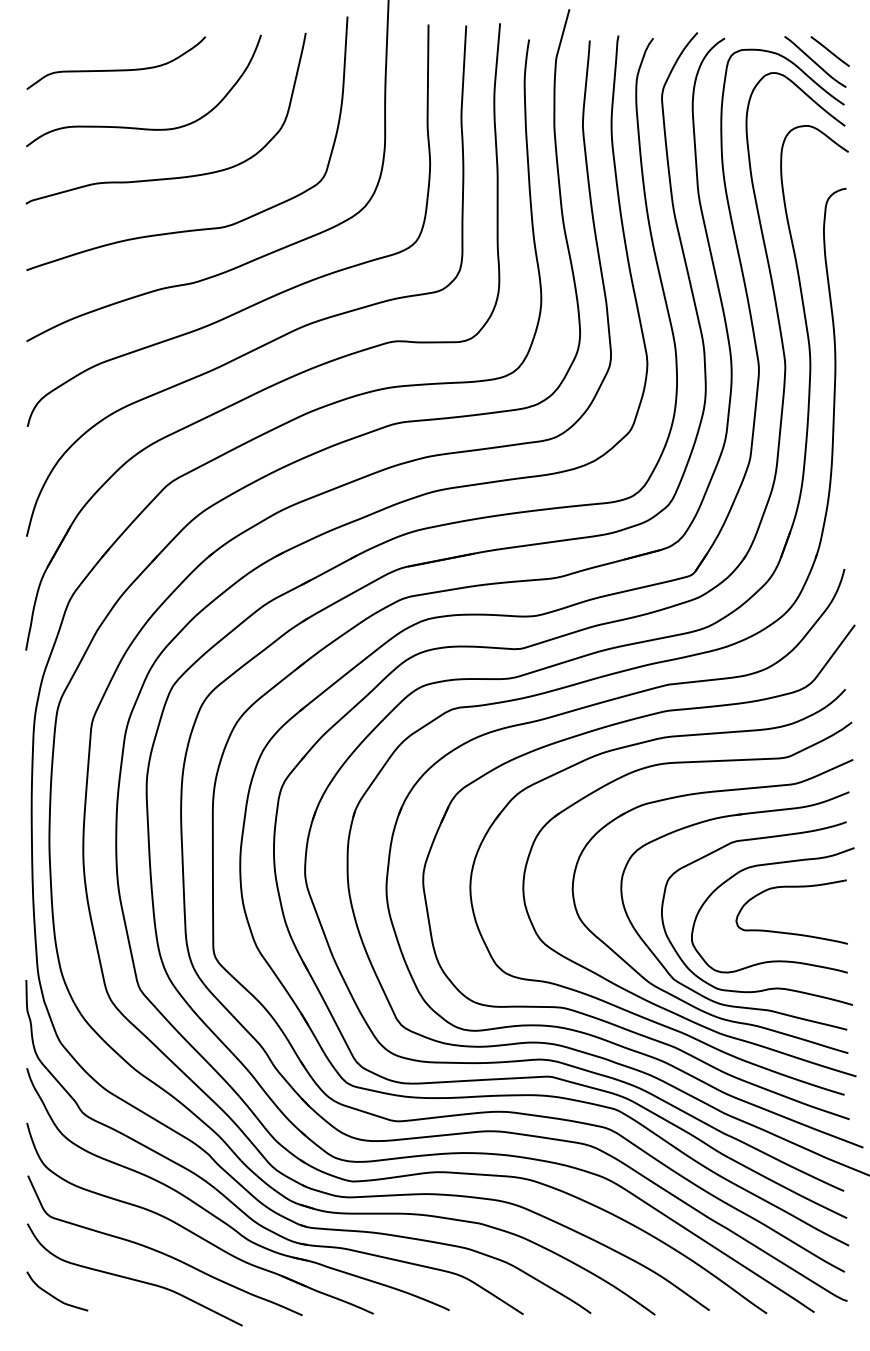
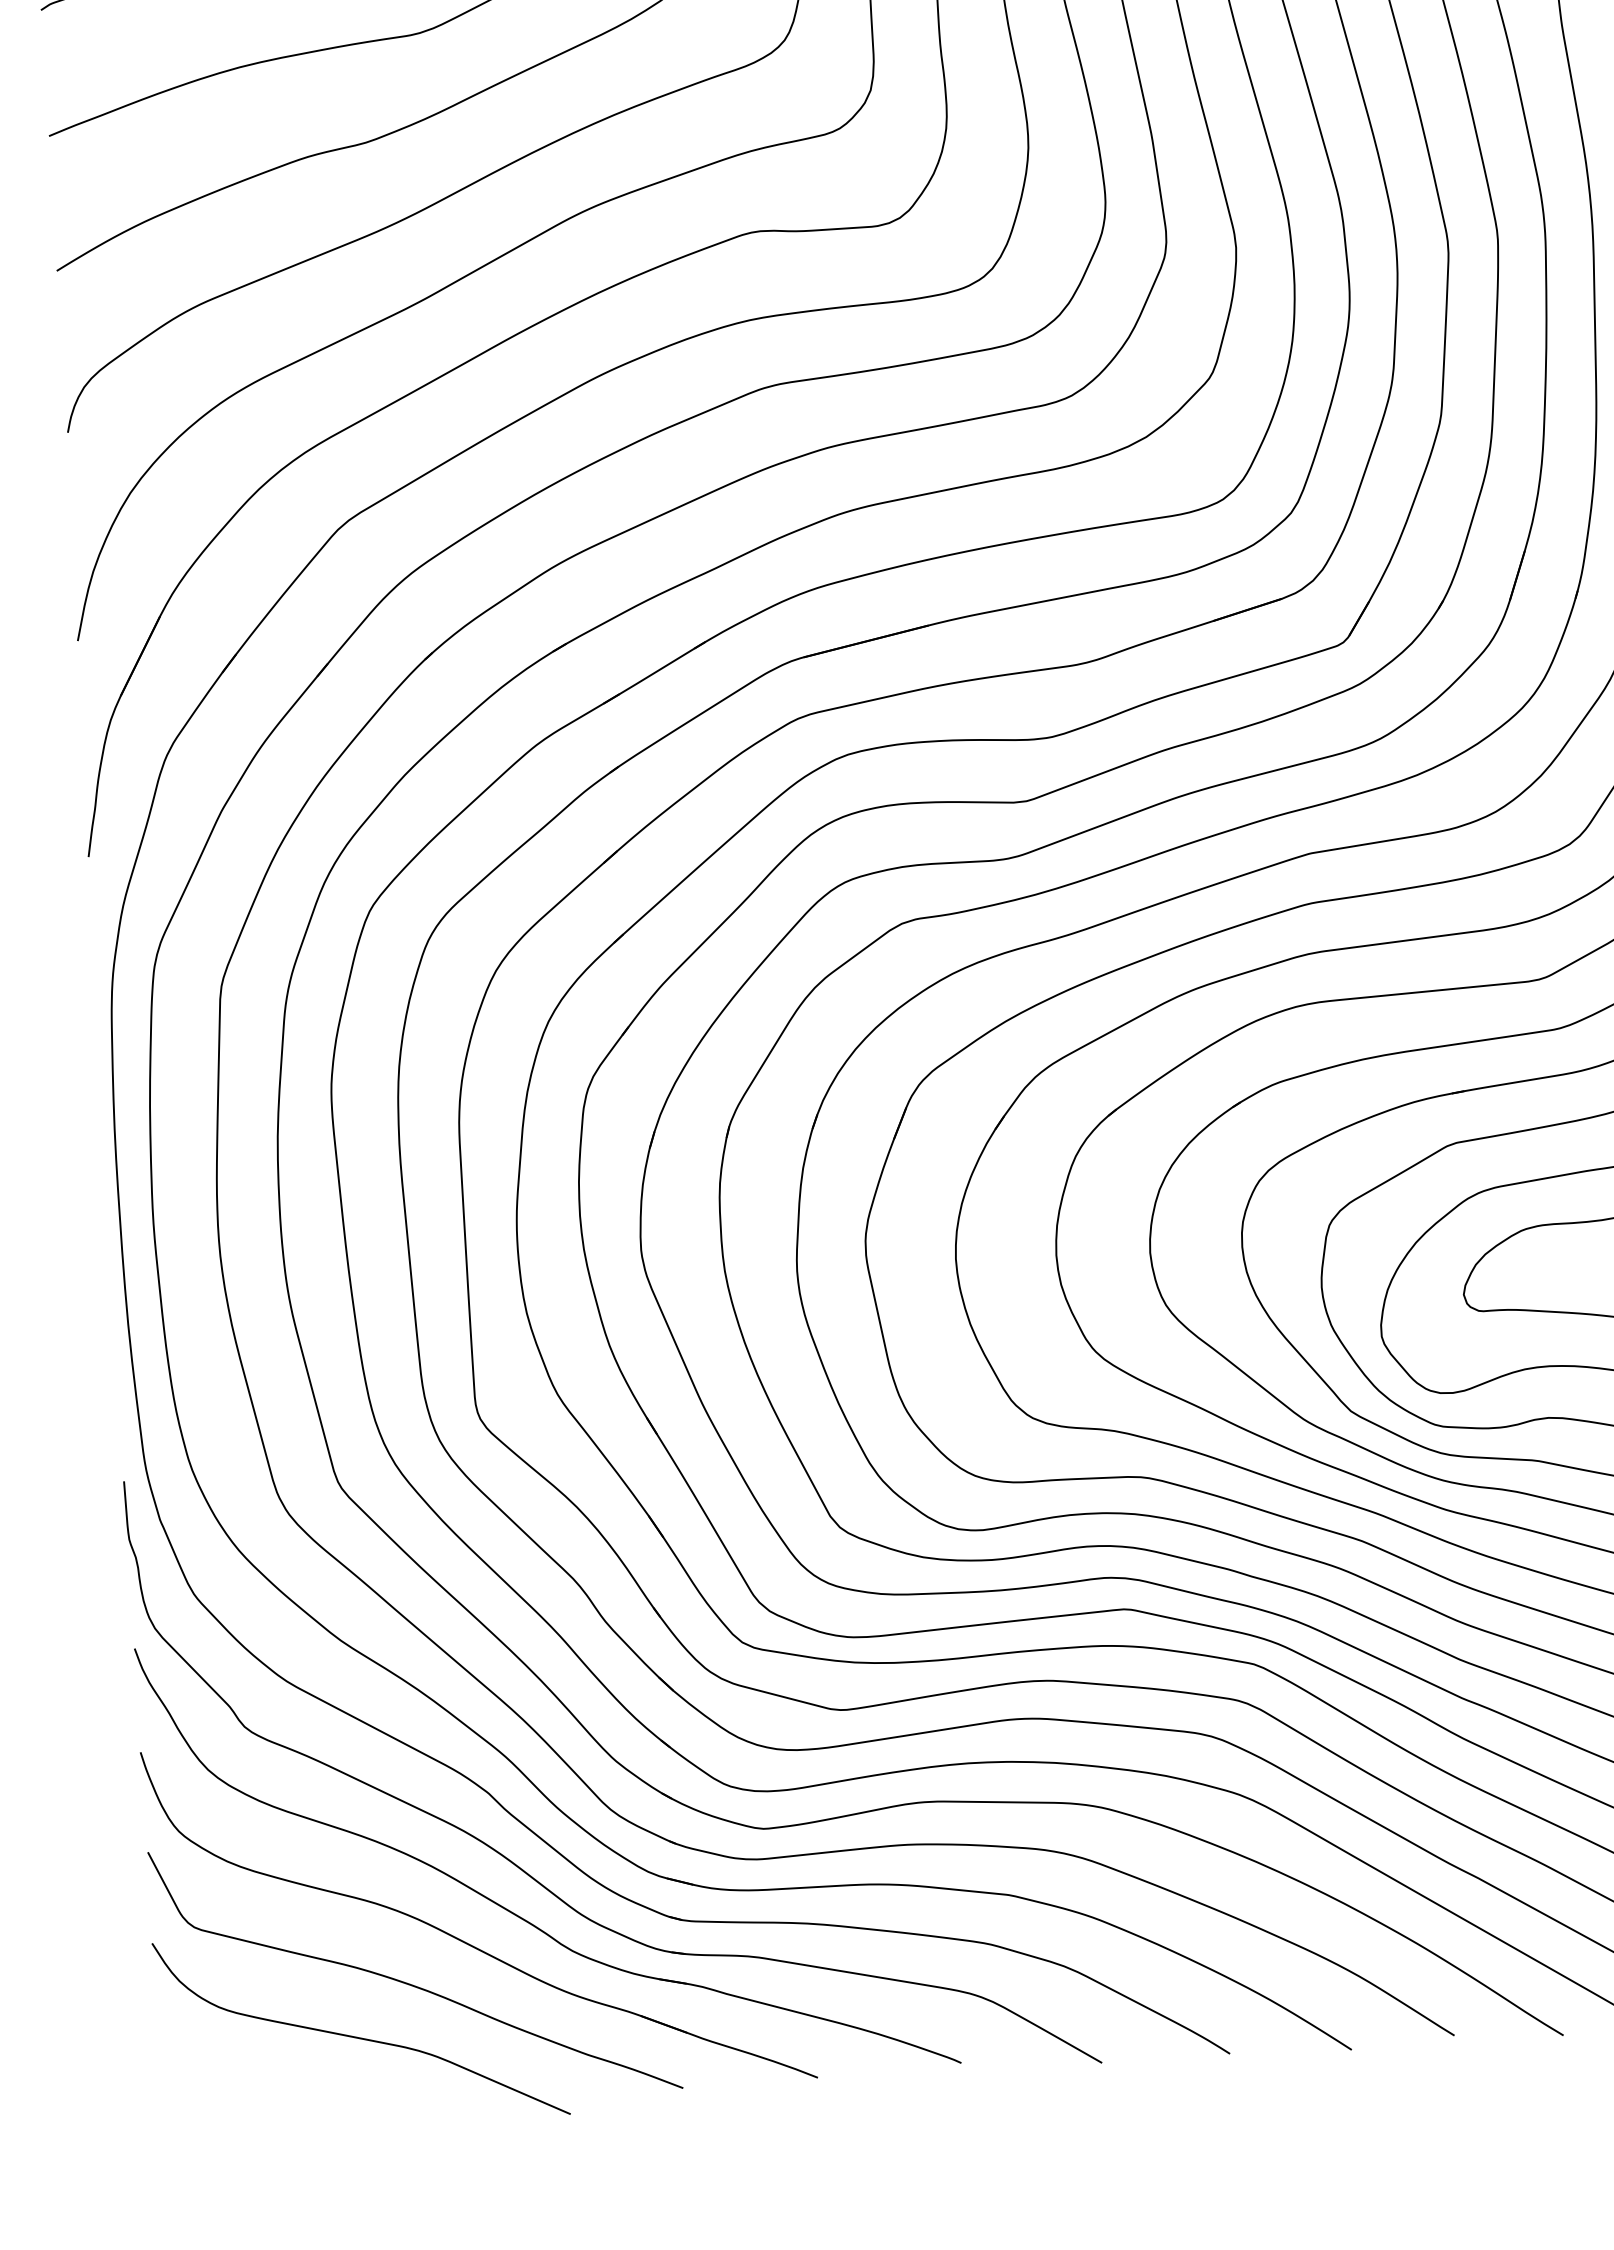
curve: (53, 1295) -> (208, 2076), removed

